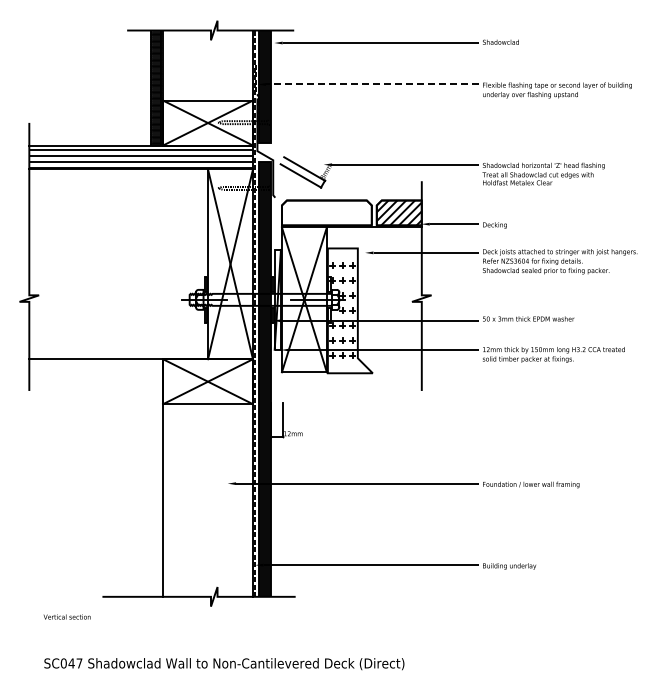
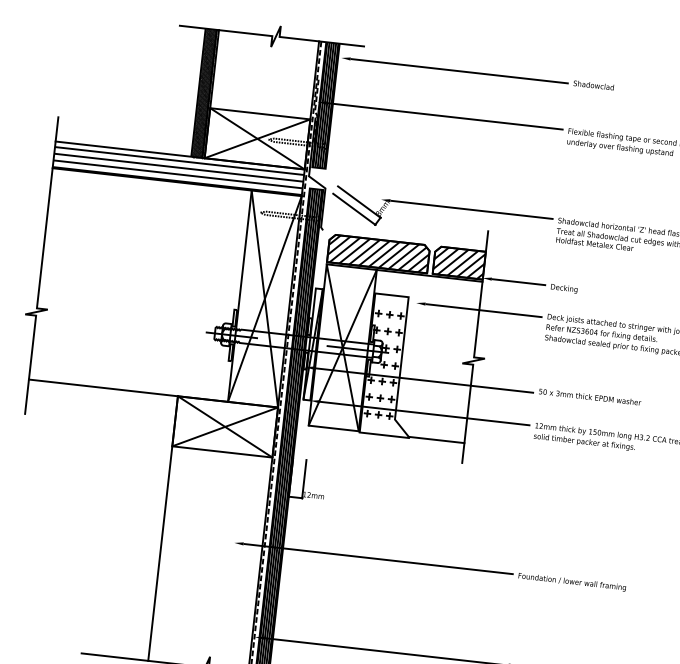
line: (371, 84) -> (444, 116), dashed -> solid
hatch: (326, 212) -> (378, 253), added
line: (396, 372) -> (436, 440), added

